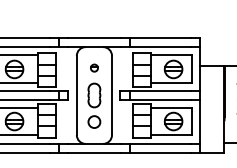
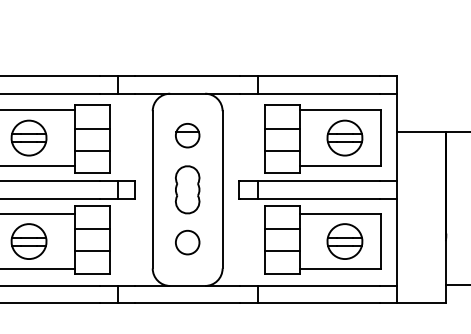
part: (94, 67) -> (187, 134), size x1.67

